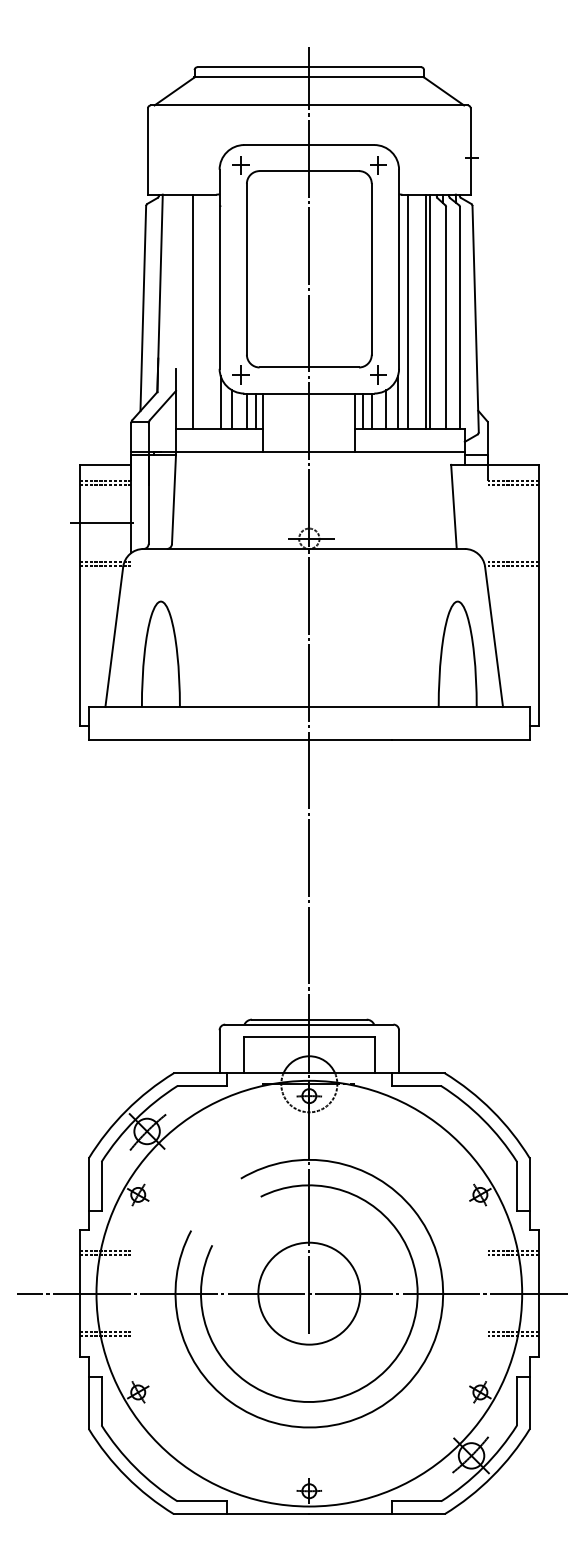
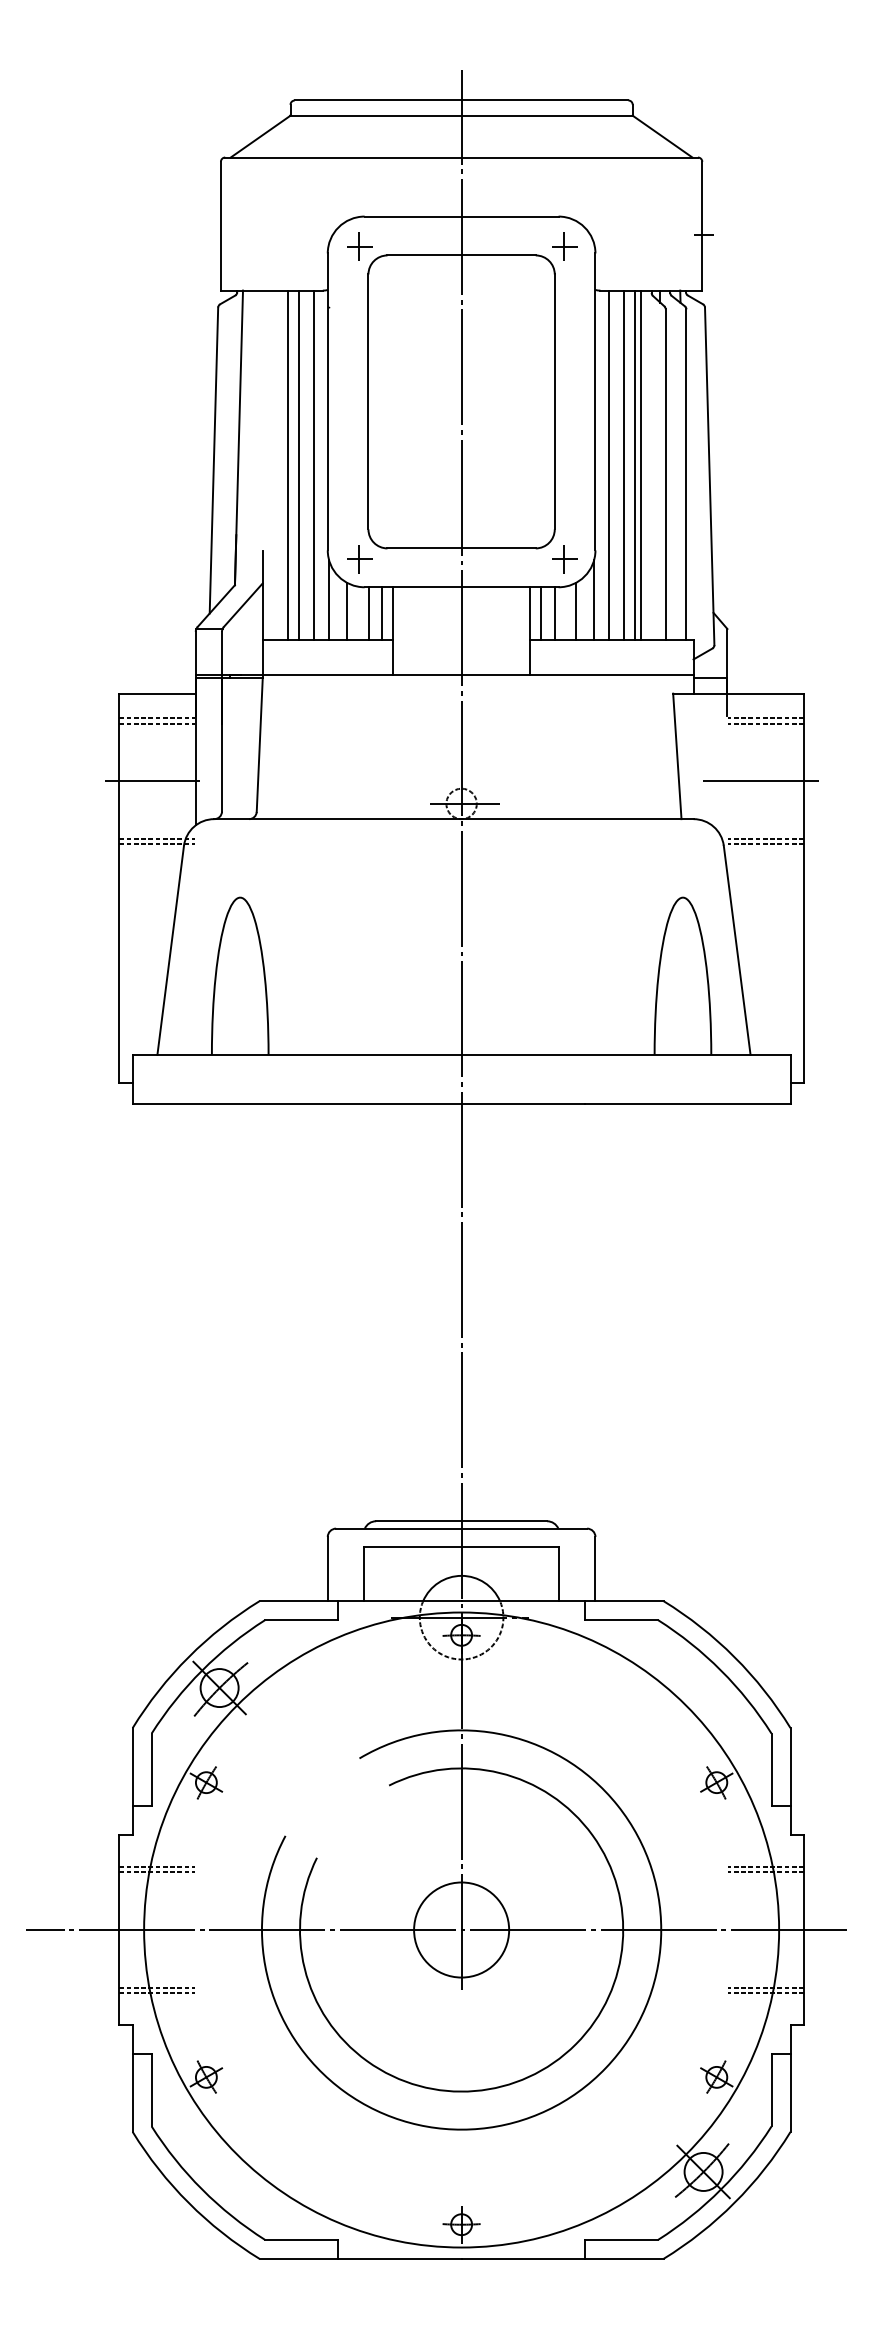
line: (200, 311) -> (299, 464), added
line: (210, 311) -> (314, 464), added
line: (418, 311) -> (624, 464), added
line: (509, 523) -> (760, 781), added
circle: (309, 1293) -> (461, 1929), size x0.62

